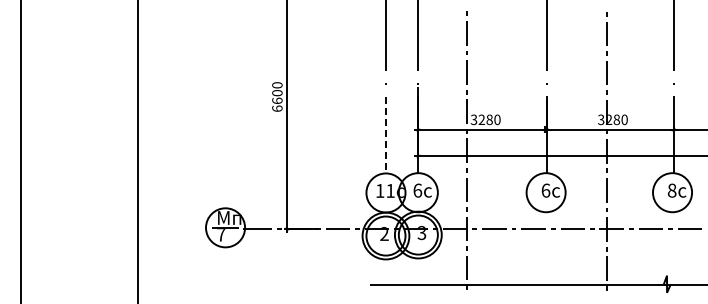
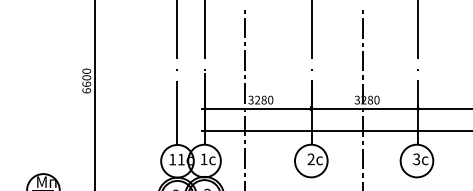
line: (385, 135) -> (177, 113), dashed -> solid
text: (417, 190) -> (203, 159), 6 -> 1
text: (545, 190) -> (310, 159), 6 -> 2
text: (671, 190) -> (416, 159), 8 -> 3

